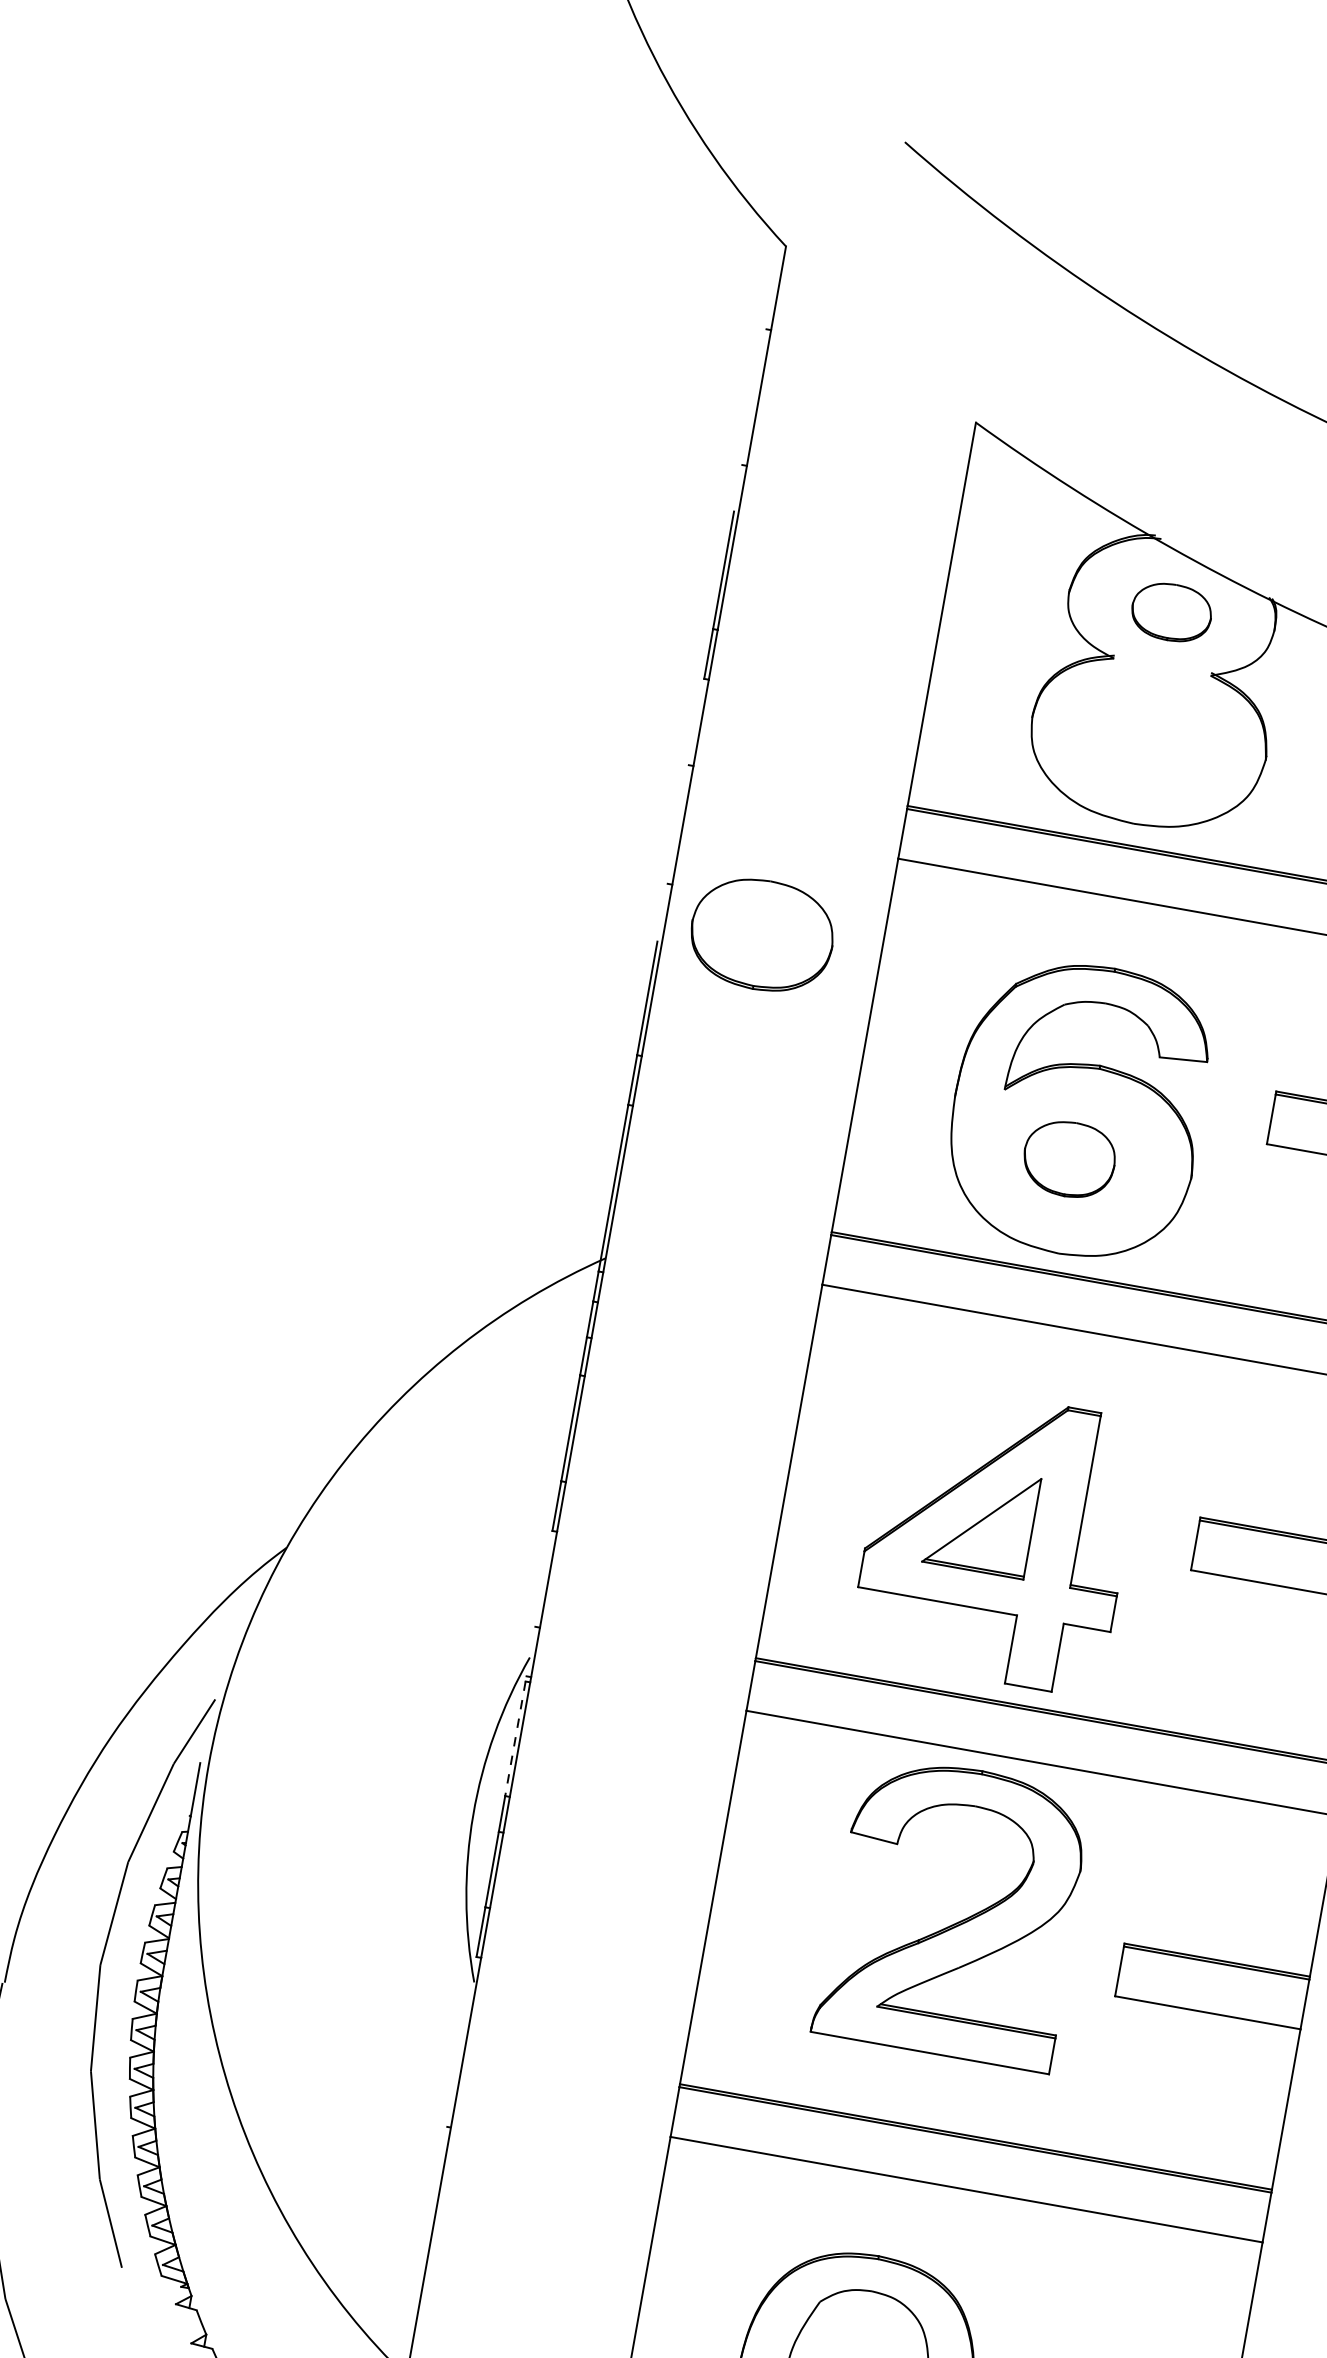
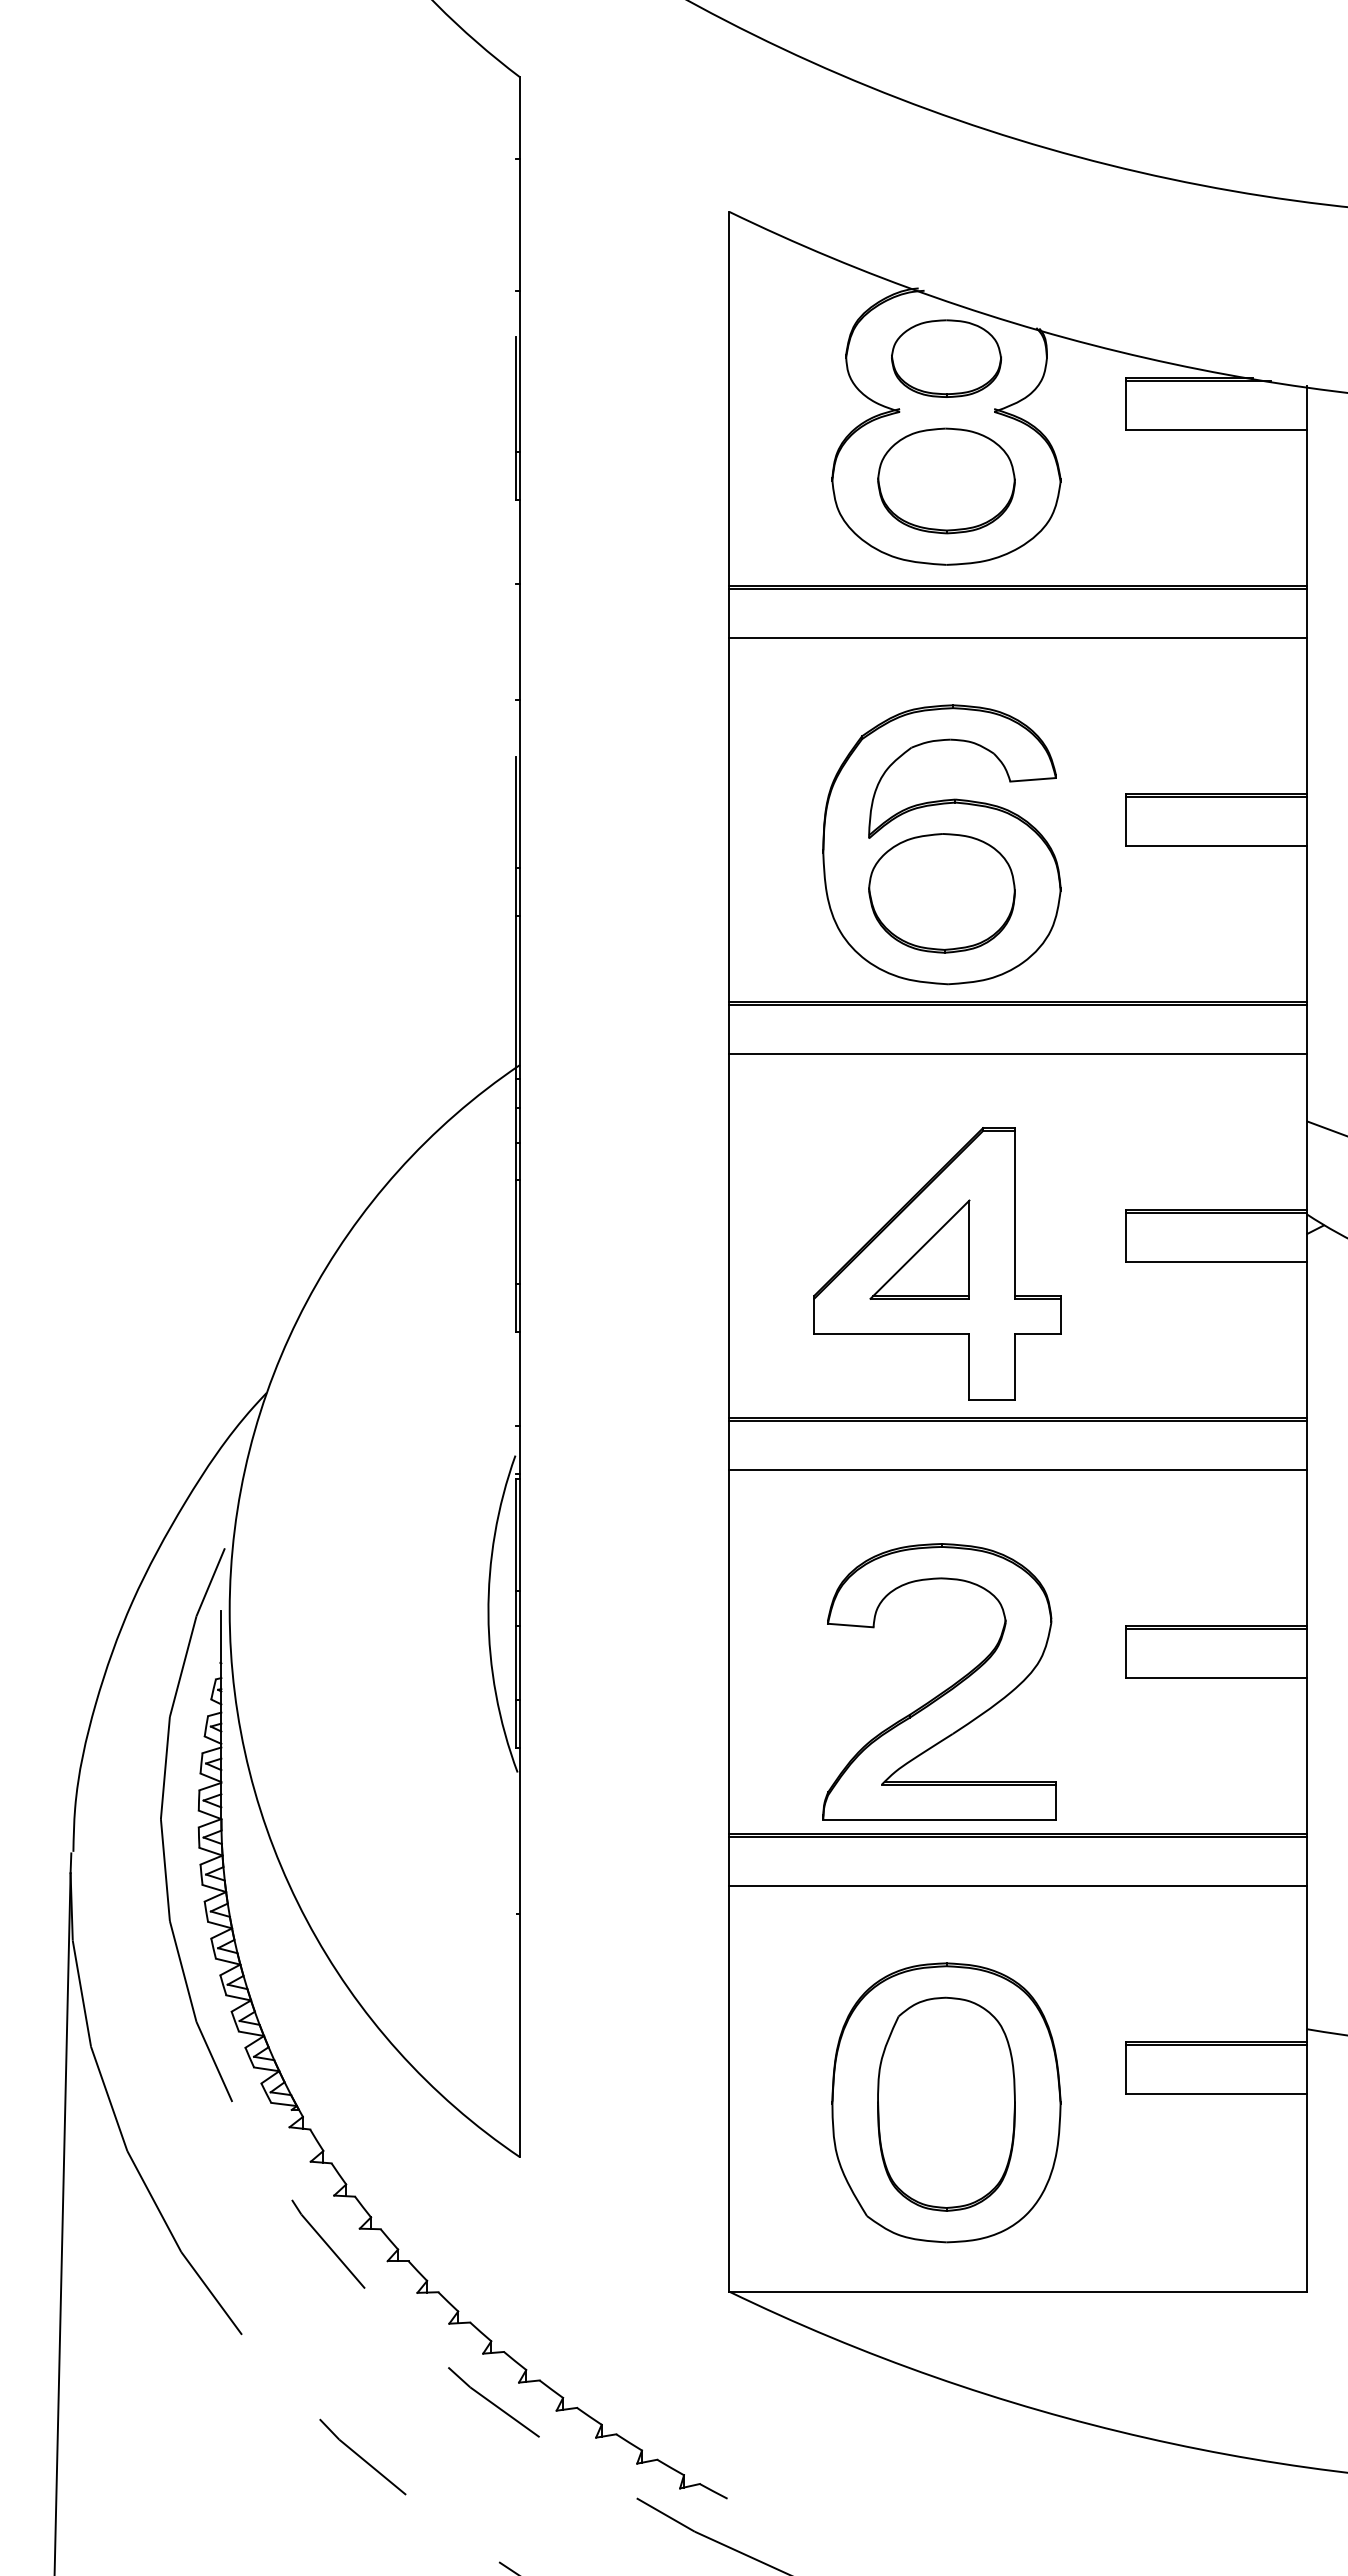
part: (1171, 612) -> (946, 358), size x1.43
part: (762, 934) -> (946, 480), moved
part: (1068, 1159) -> (941, 893), size x1.67
line: (515, 1739) -> (515, 1535), dashed -> solid
part: (959, 1920) -> (945, 1689), moved

